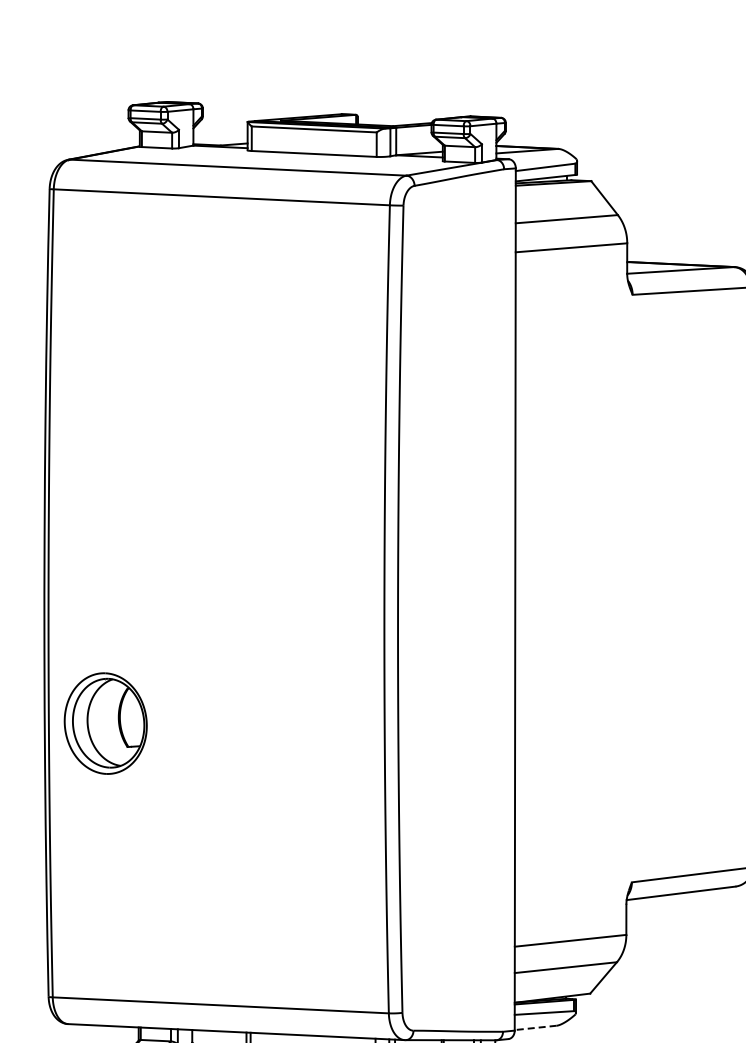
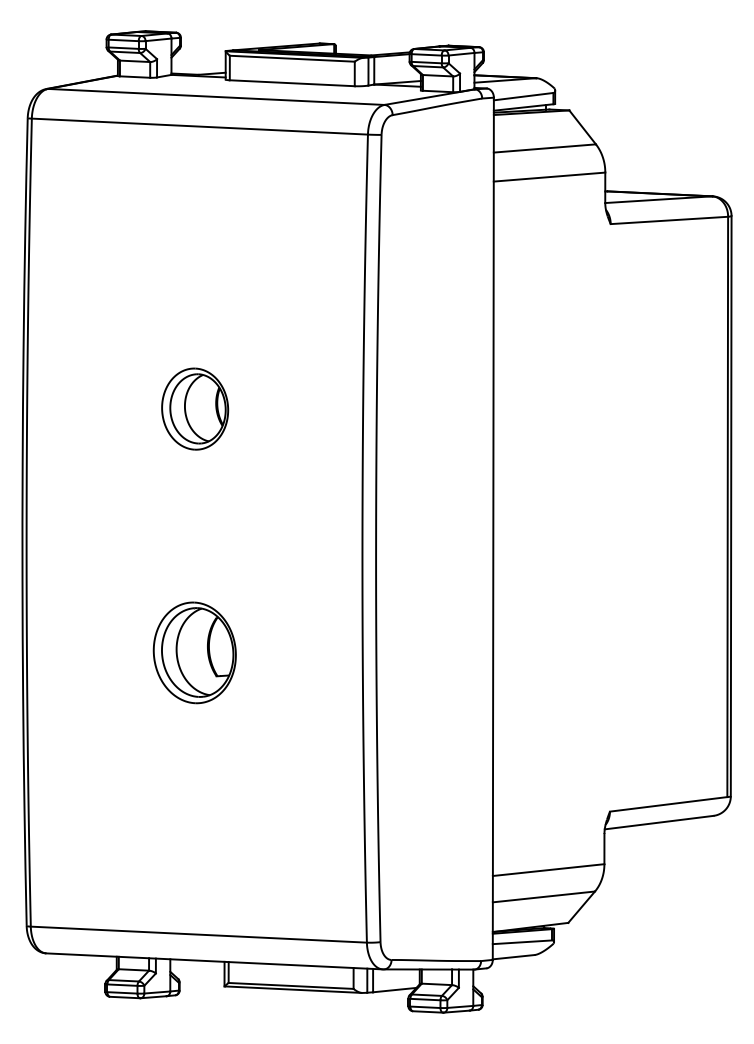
part: (217, 479) -> (195, 408), added
part: (105, 723) -> (194, 652), moved
line: (535, 1028) -> (513, 957), dashed -> solid

